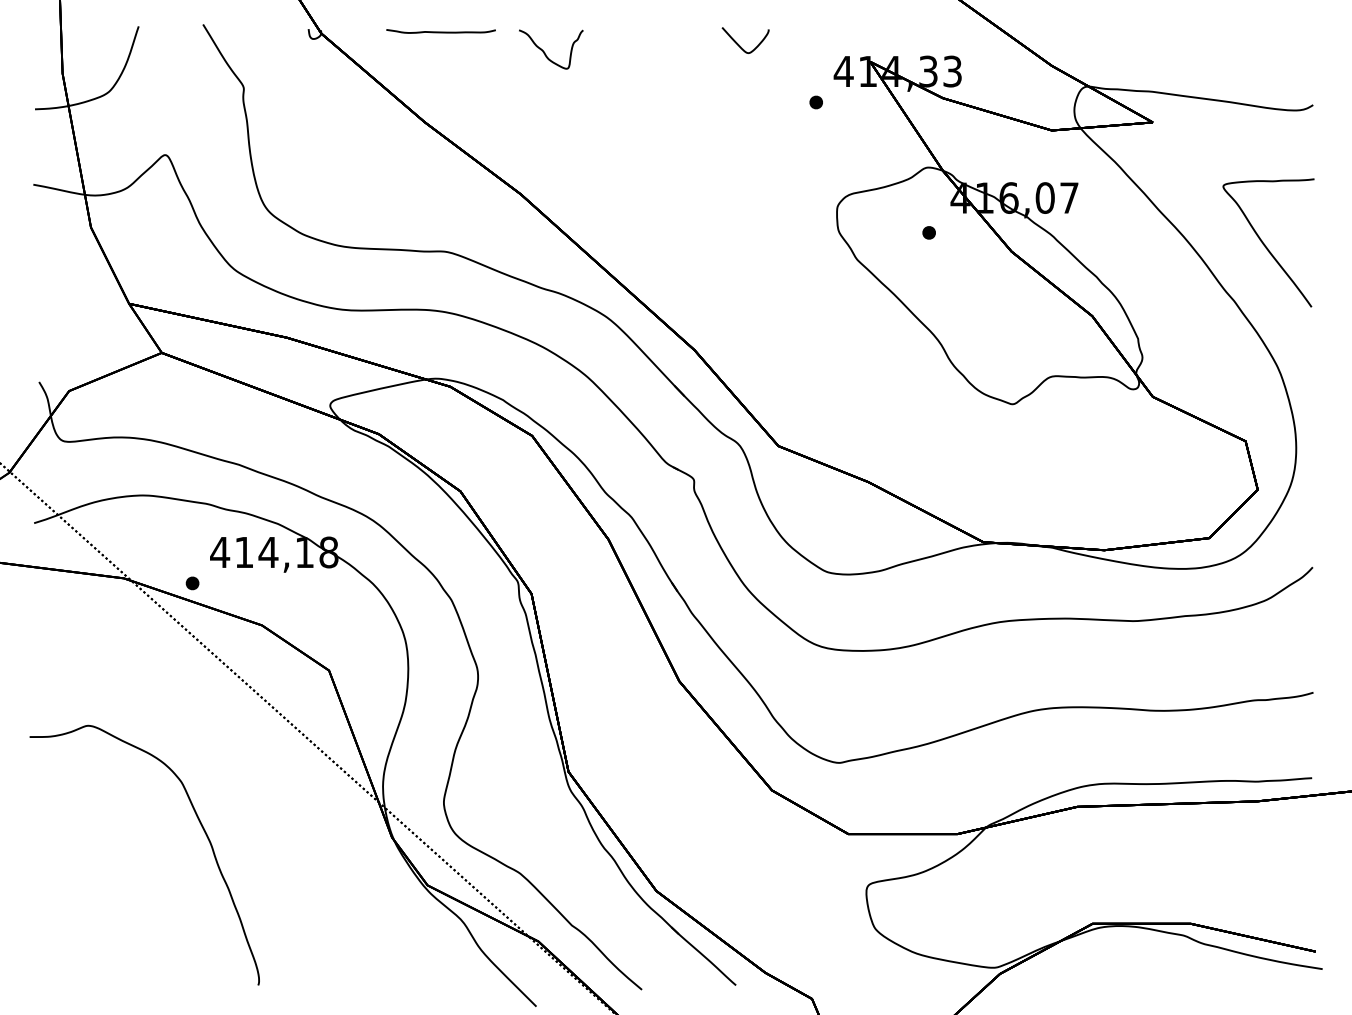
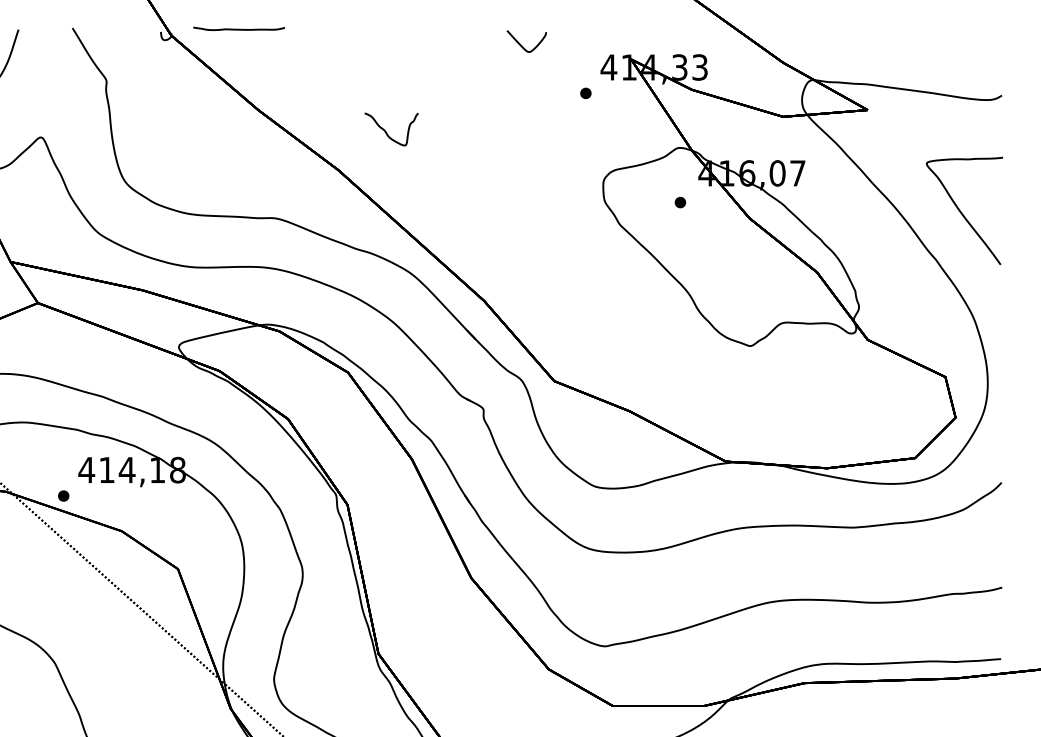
curve: (440, 31) -> (238, 28), moved
curve: (545, 52) -> (386, 131), moved

